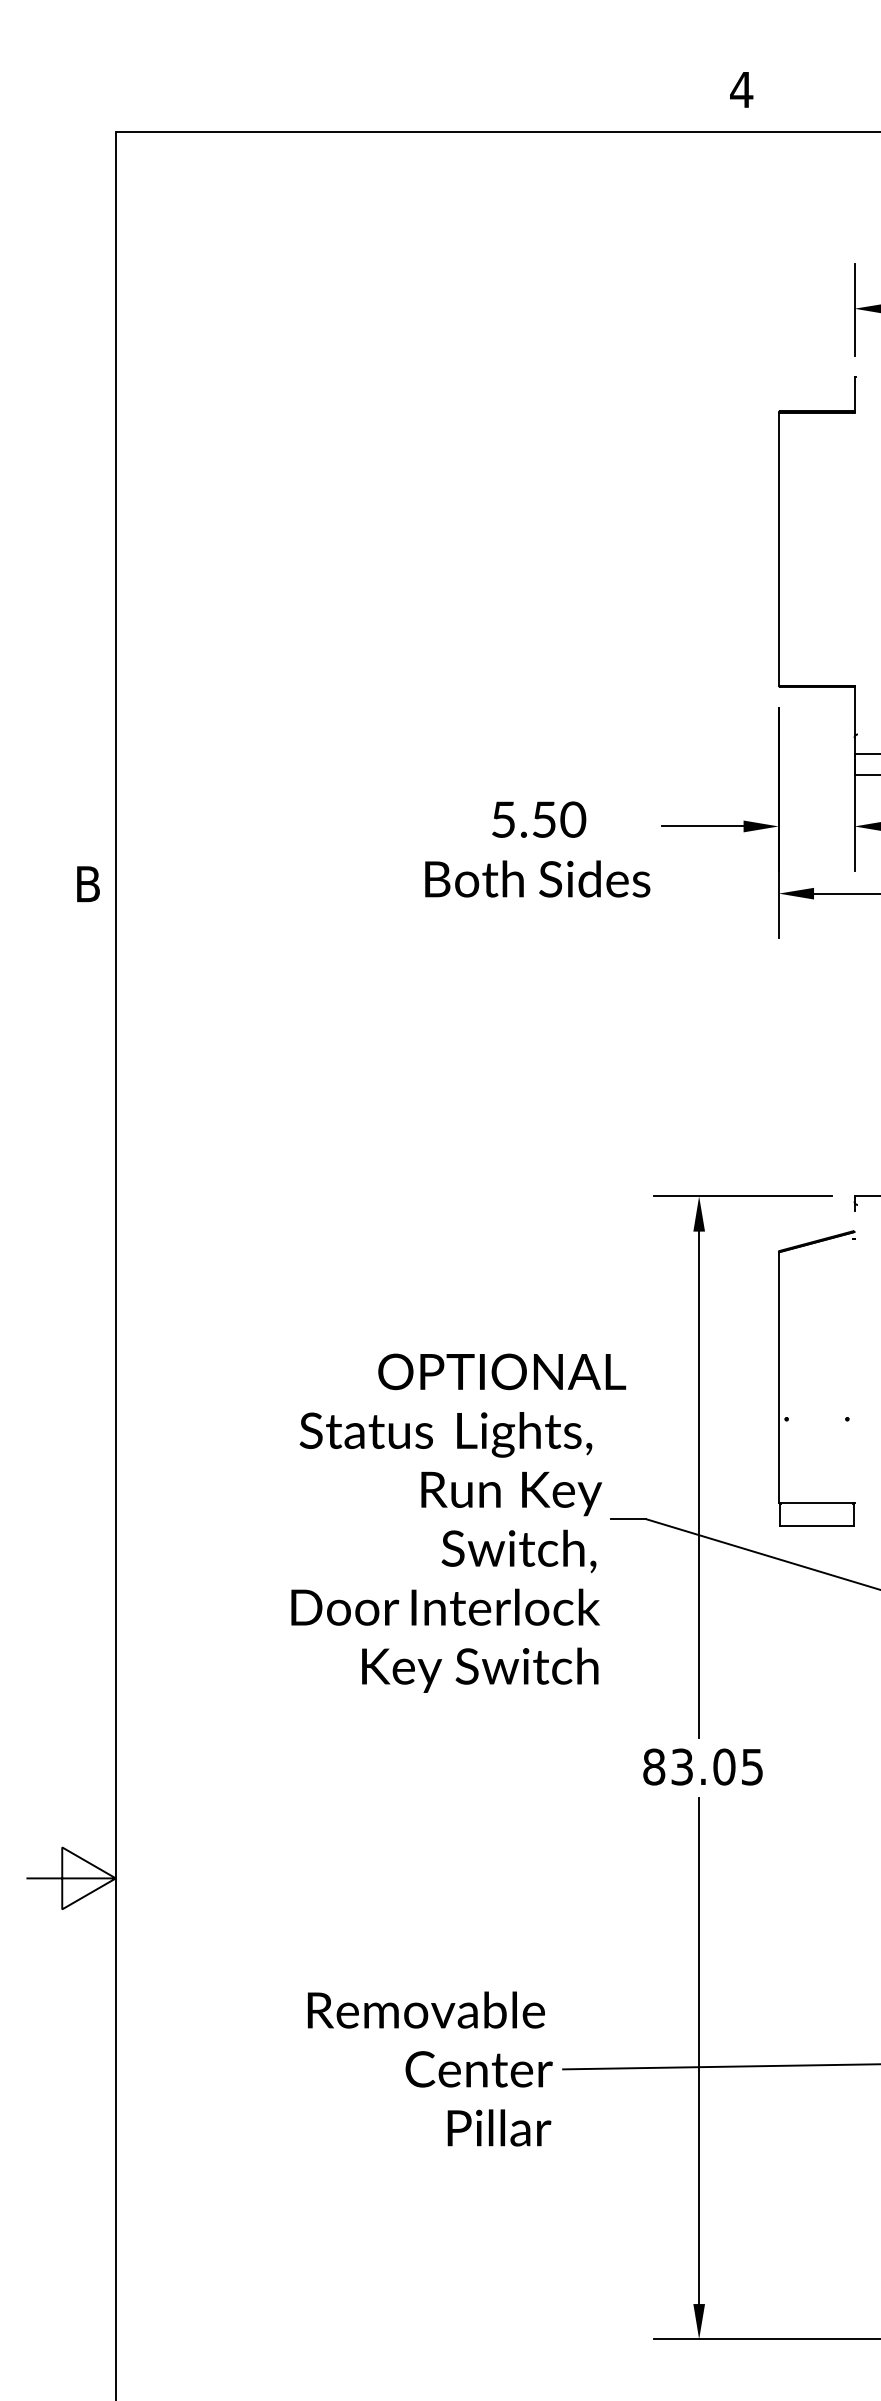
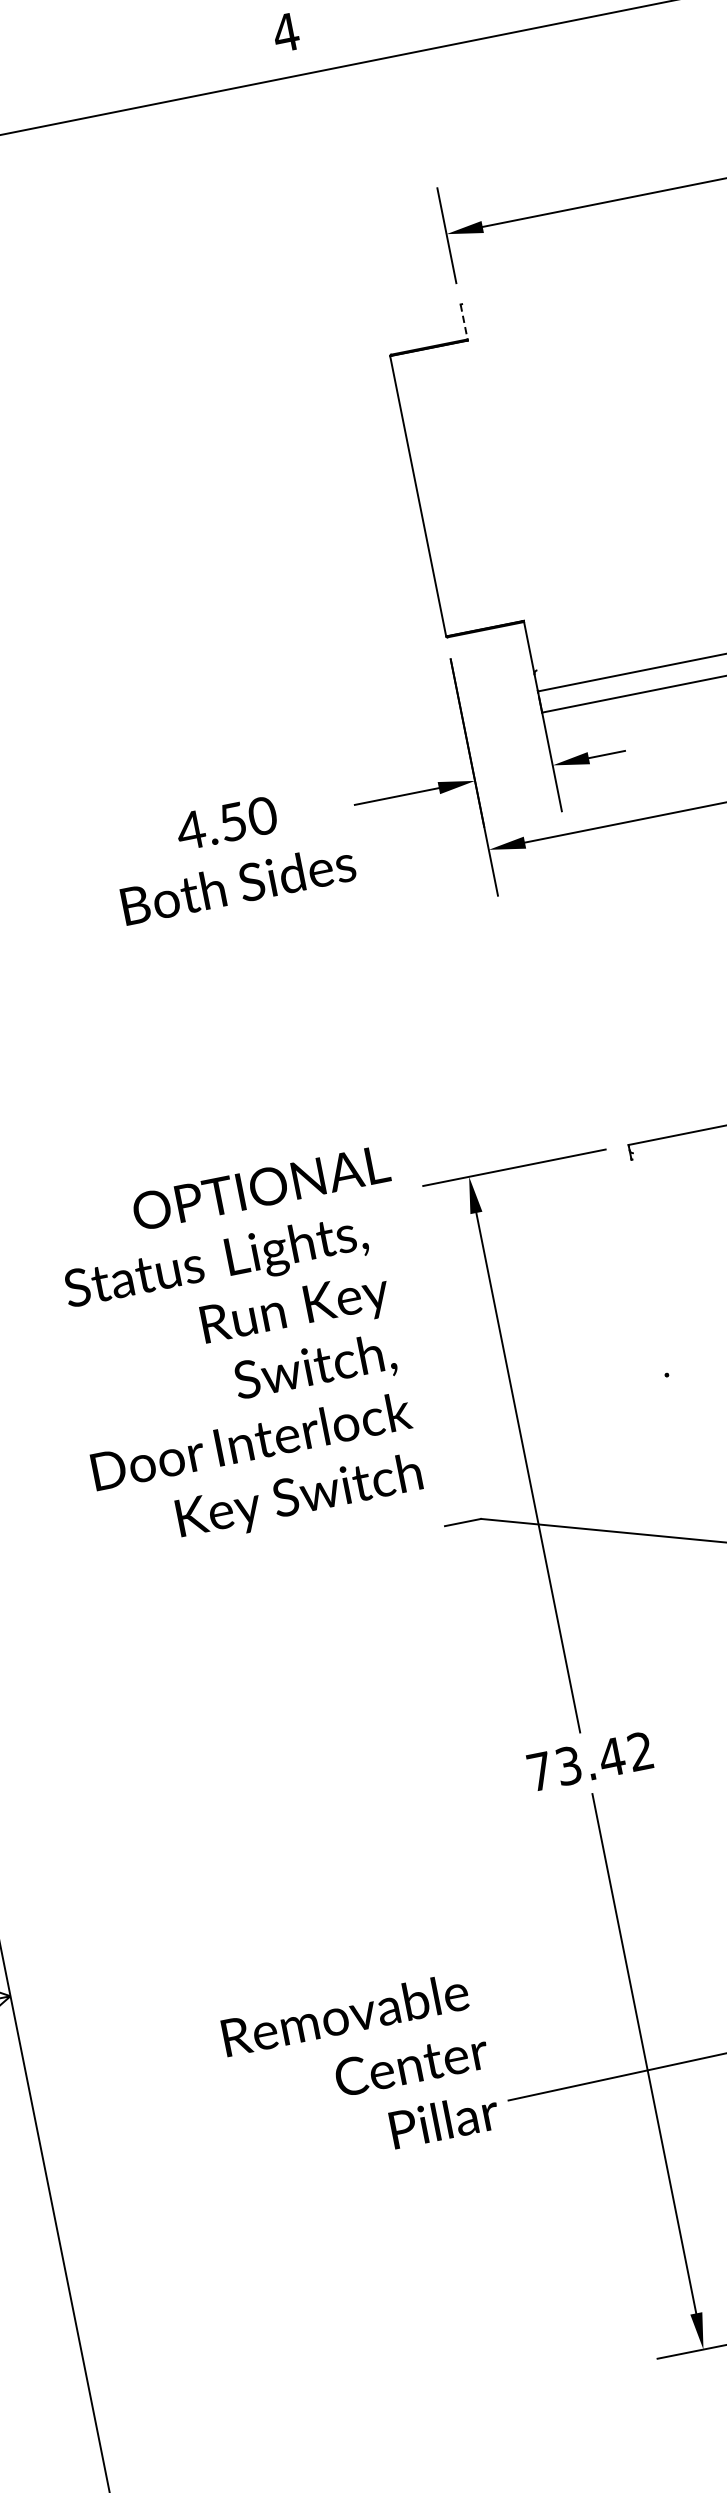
line: (854, 394) -> (464, 322), solid -> dashed
text: (502, 819) -> (190, 830), 5.50 -> 4.50
part: (779, 1378) -> (588, 1347), removed
text: (458, 1522) -> (247, 1351), moved
text: (702, 1766) -> (589, 1761), 83.05 -> 73.42
text: (430, 2068) -> (361, 2073), moved

